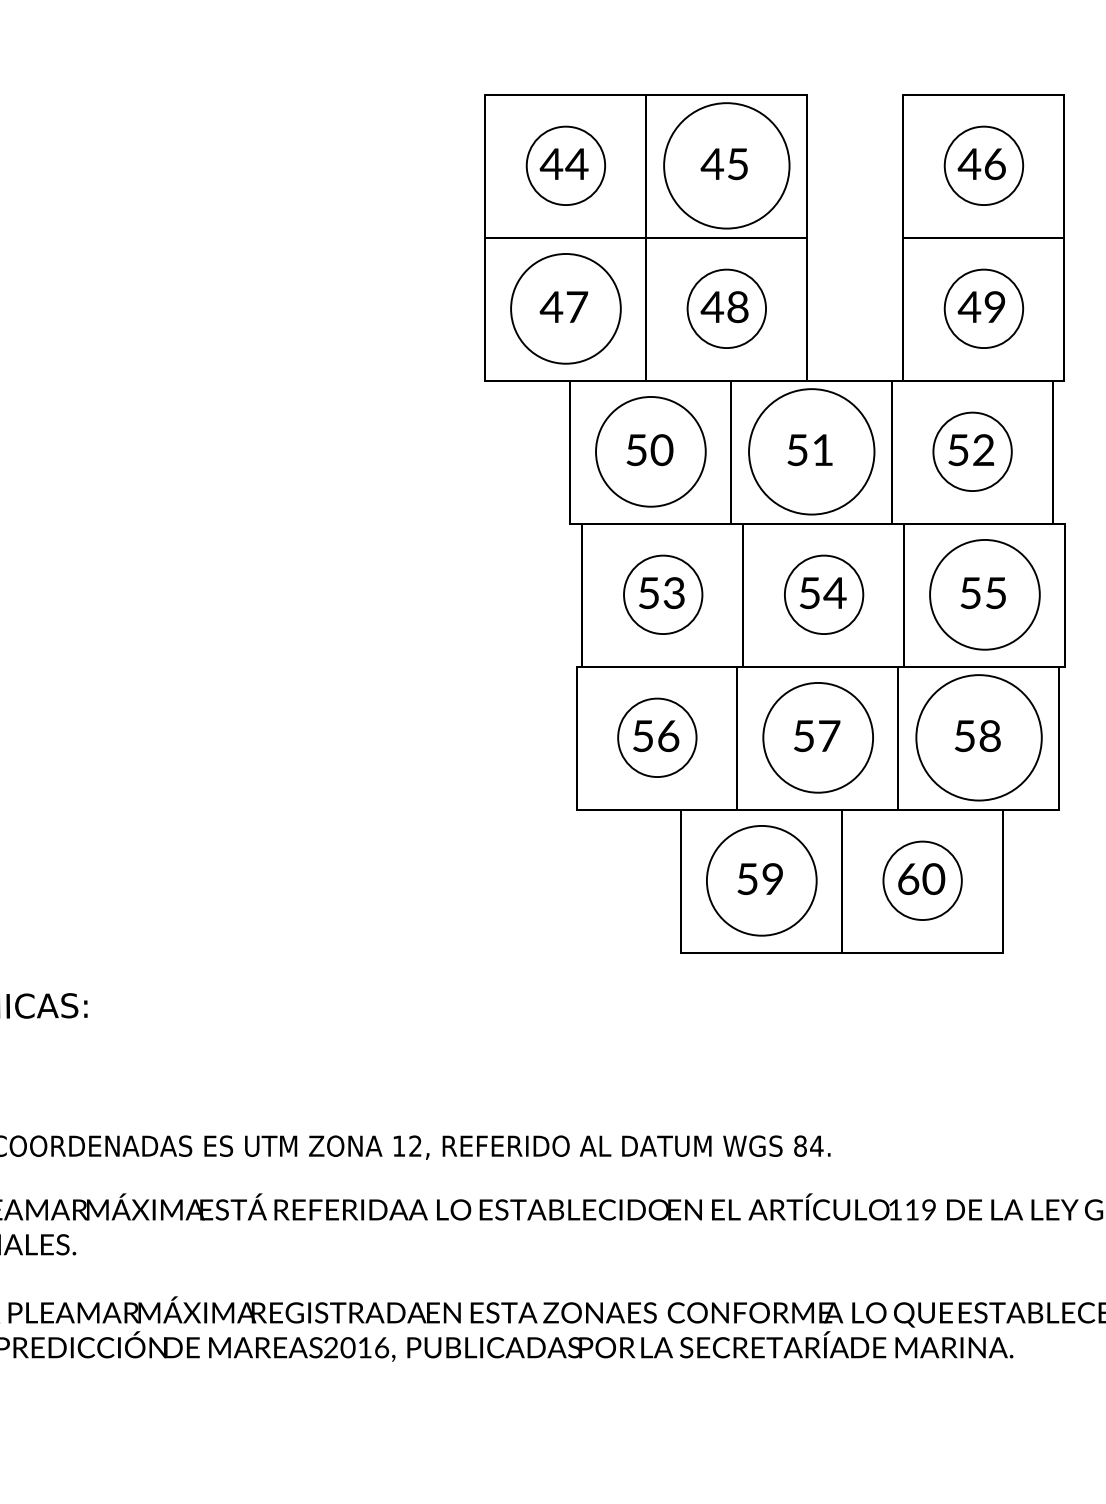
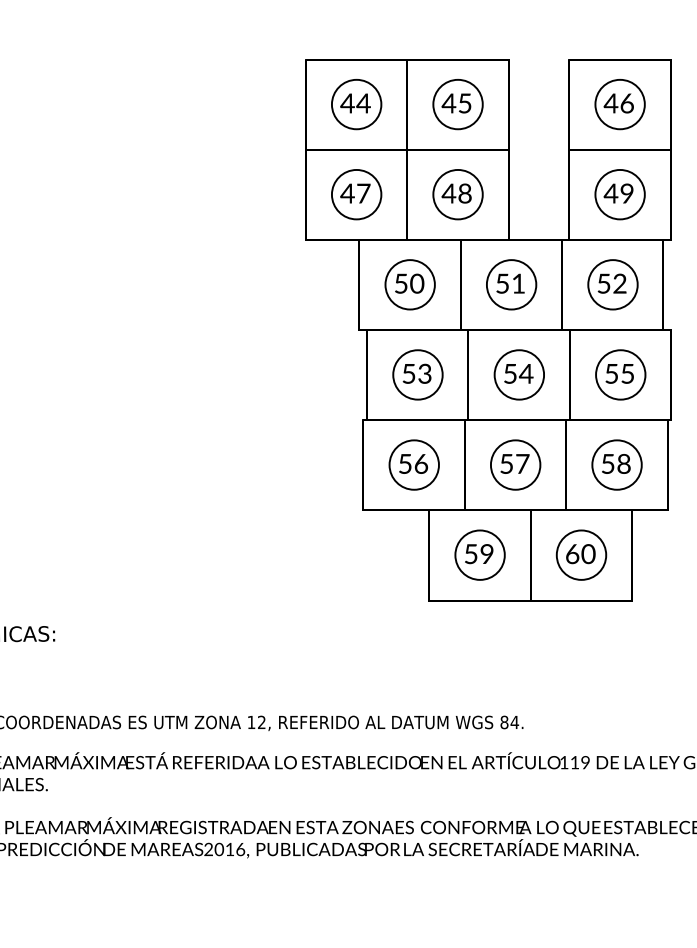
circle: (725, 165) -> (457, 104), size x0.62
circle: (565, 308) -> (356, 194), size x0.71
circle: (649, 451) -> (409, 284), size x0.71
circle: (811, 451) -> (511, 284), size x0.62
circle: (984, 594) -> (620, 374), size x0.71
circle: (817, 736) -> (515, 464), size x0.71
circle: (978, 736) -> (616, 464), size x0.62
circle: (760, 879) -> (479, 554), size x0.71

